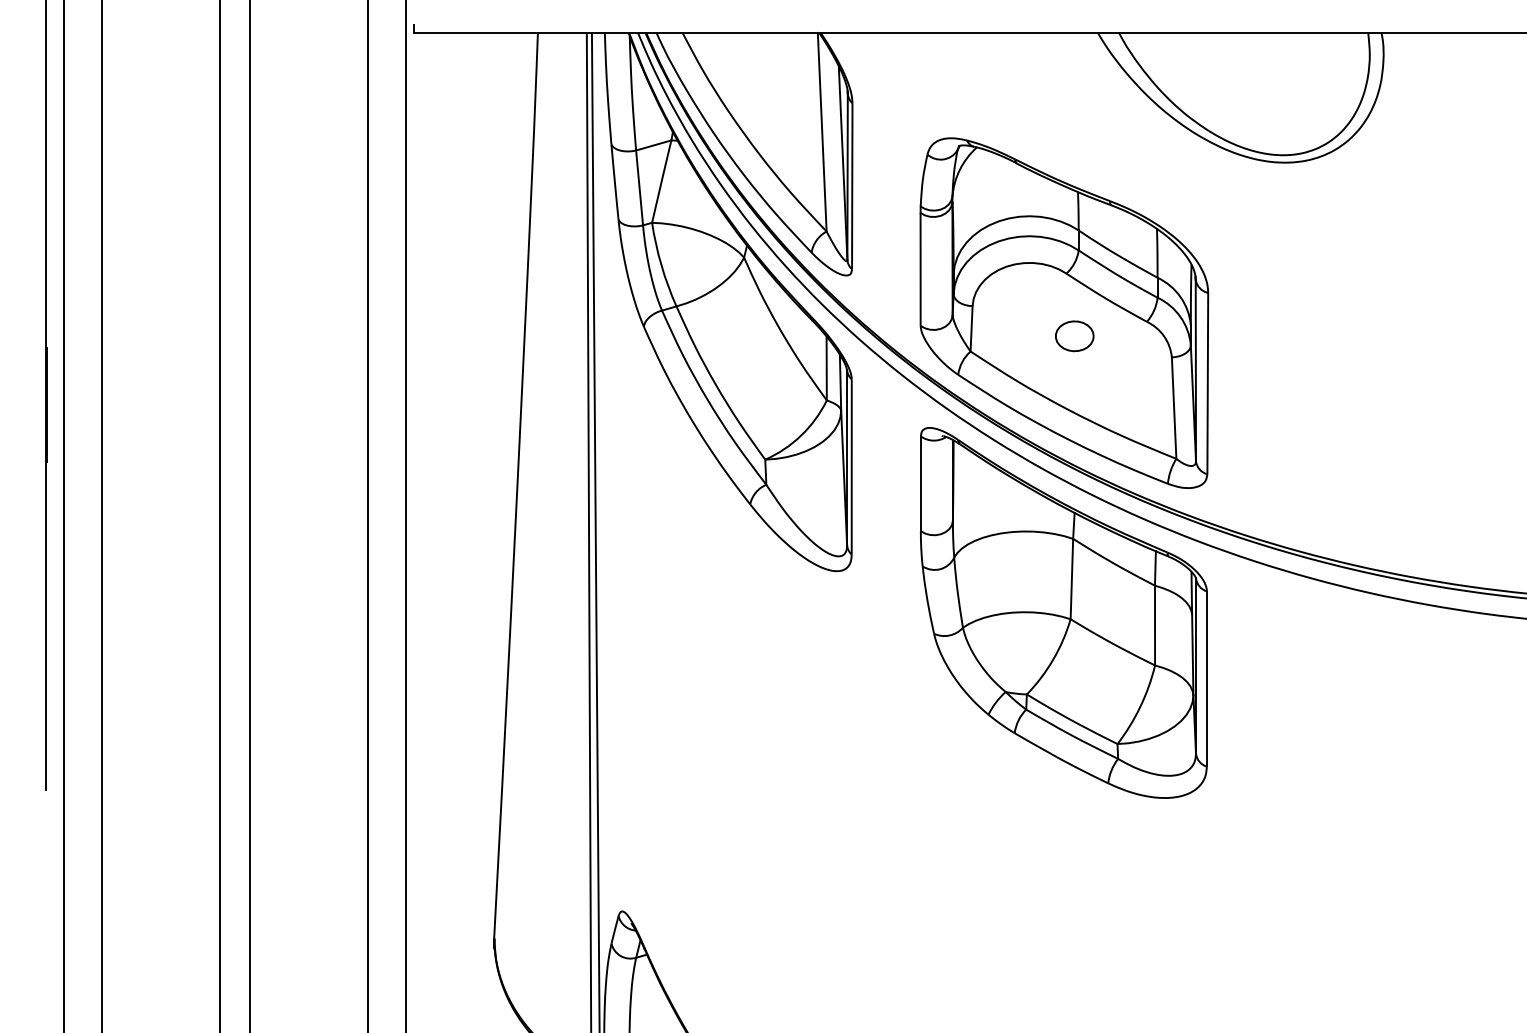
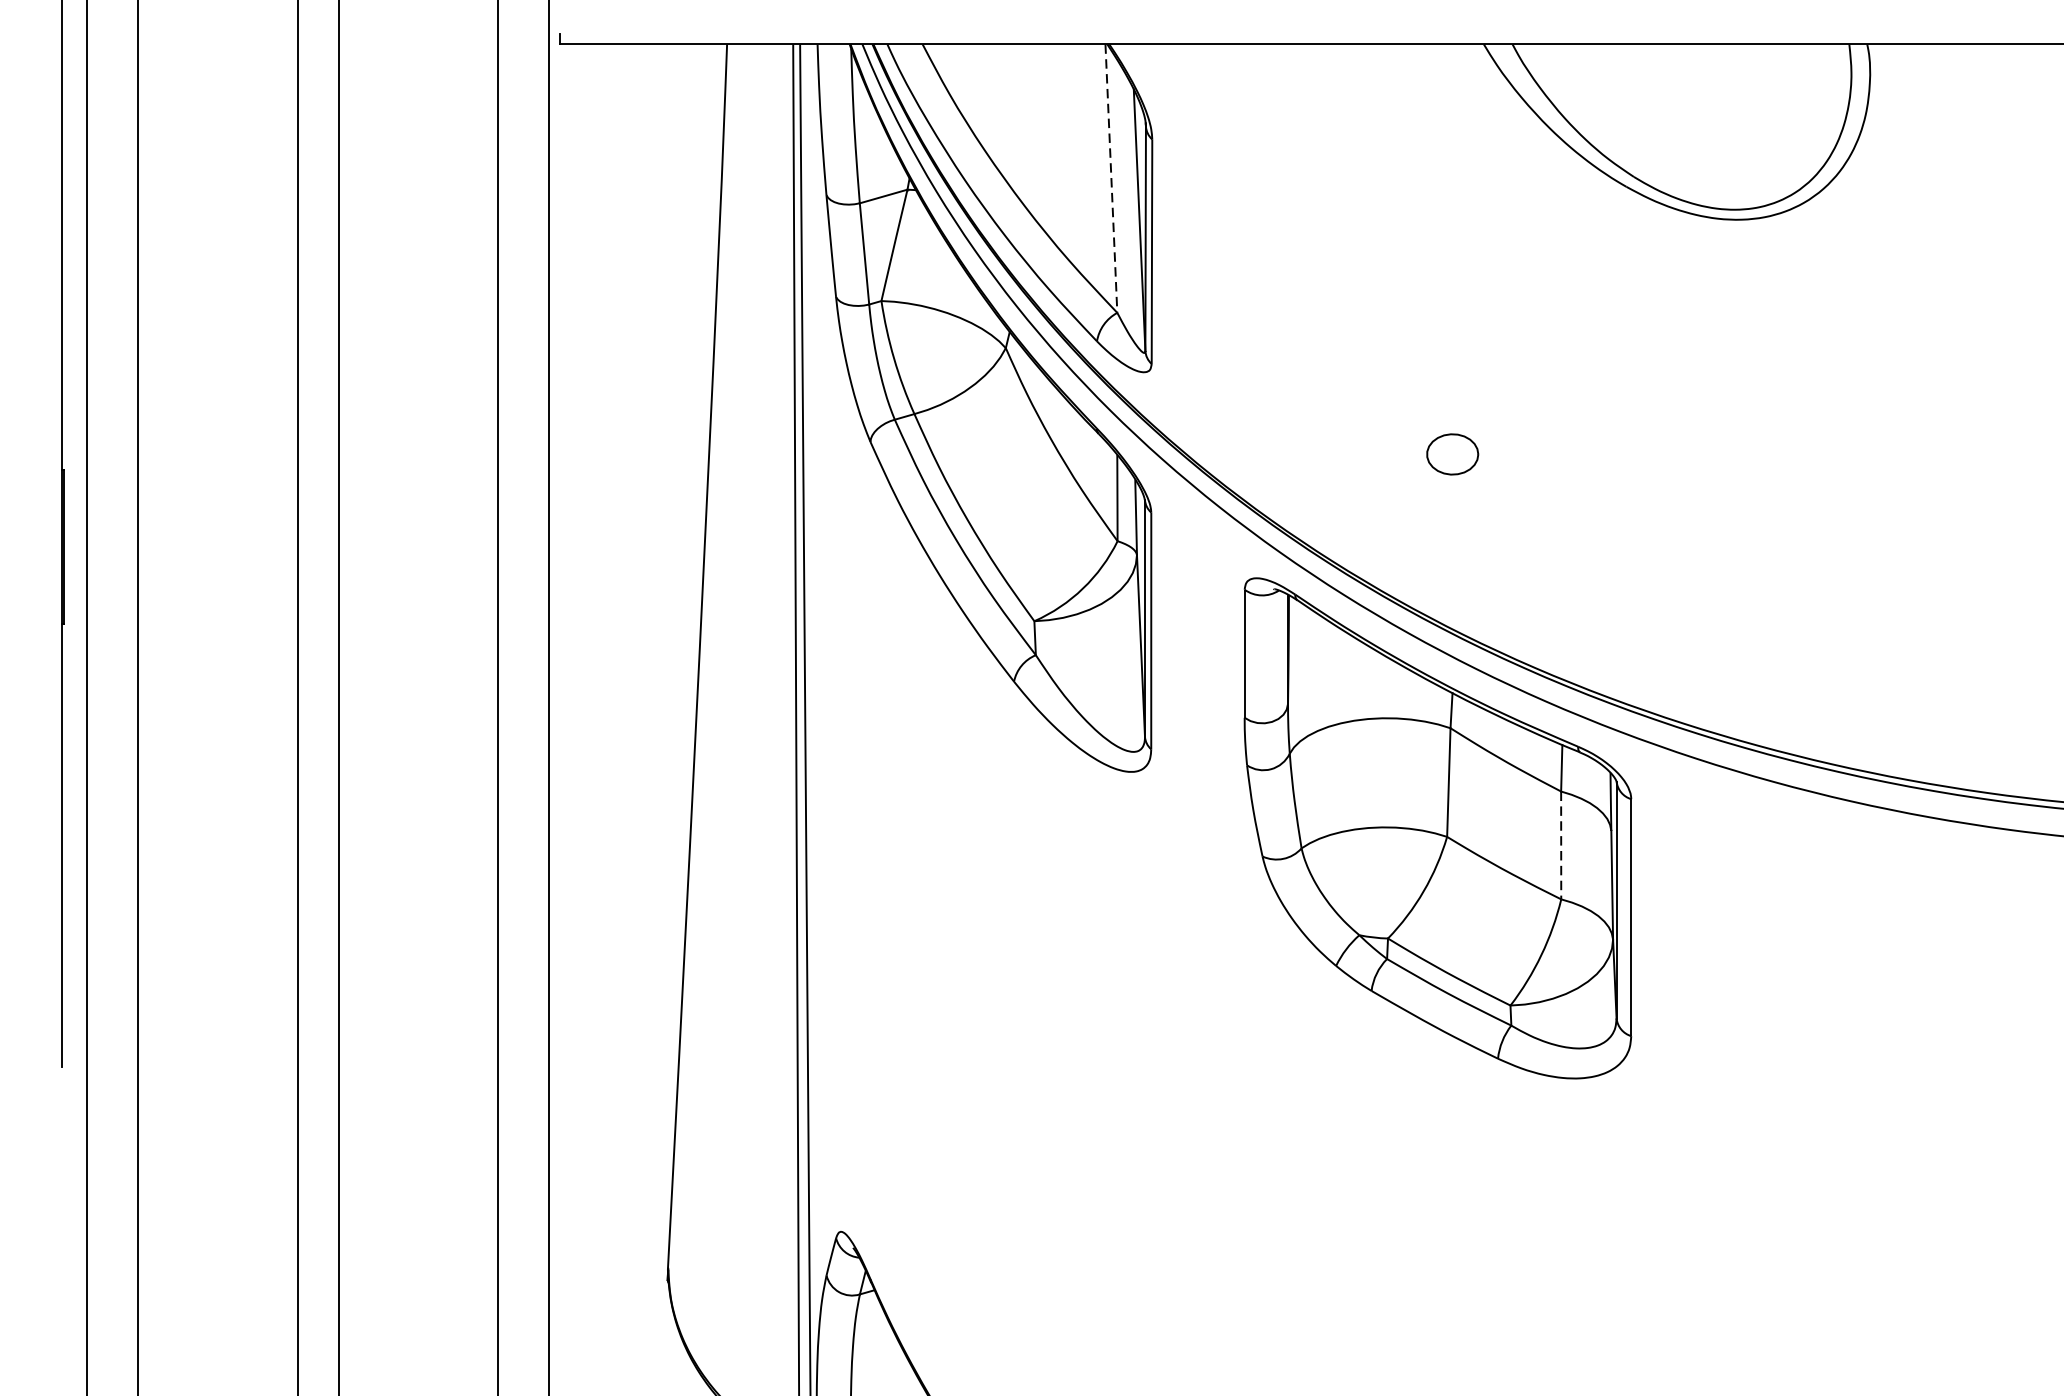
line: (822, 132) -> (1111, 178), solid -> dashed
part: (1064, 312) -> (1438, 422), removed
line: (1155, 625) -> (1561, 845), solid -> dashed

